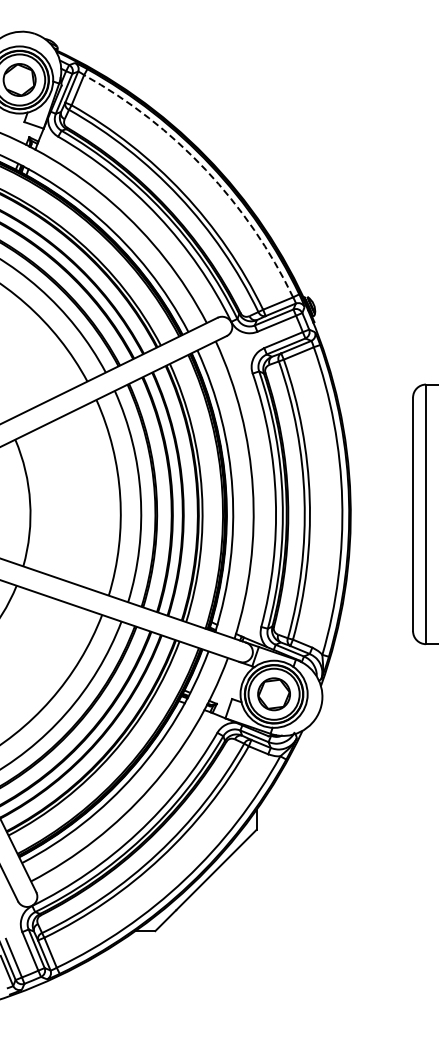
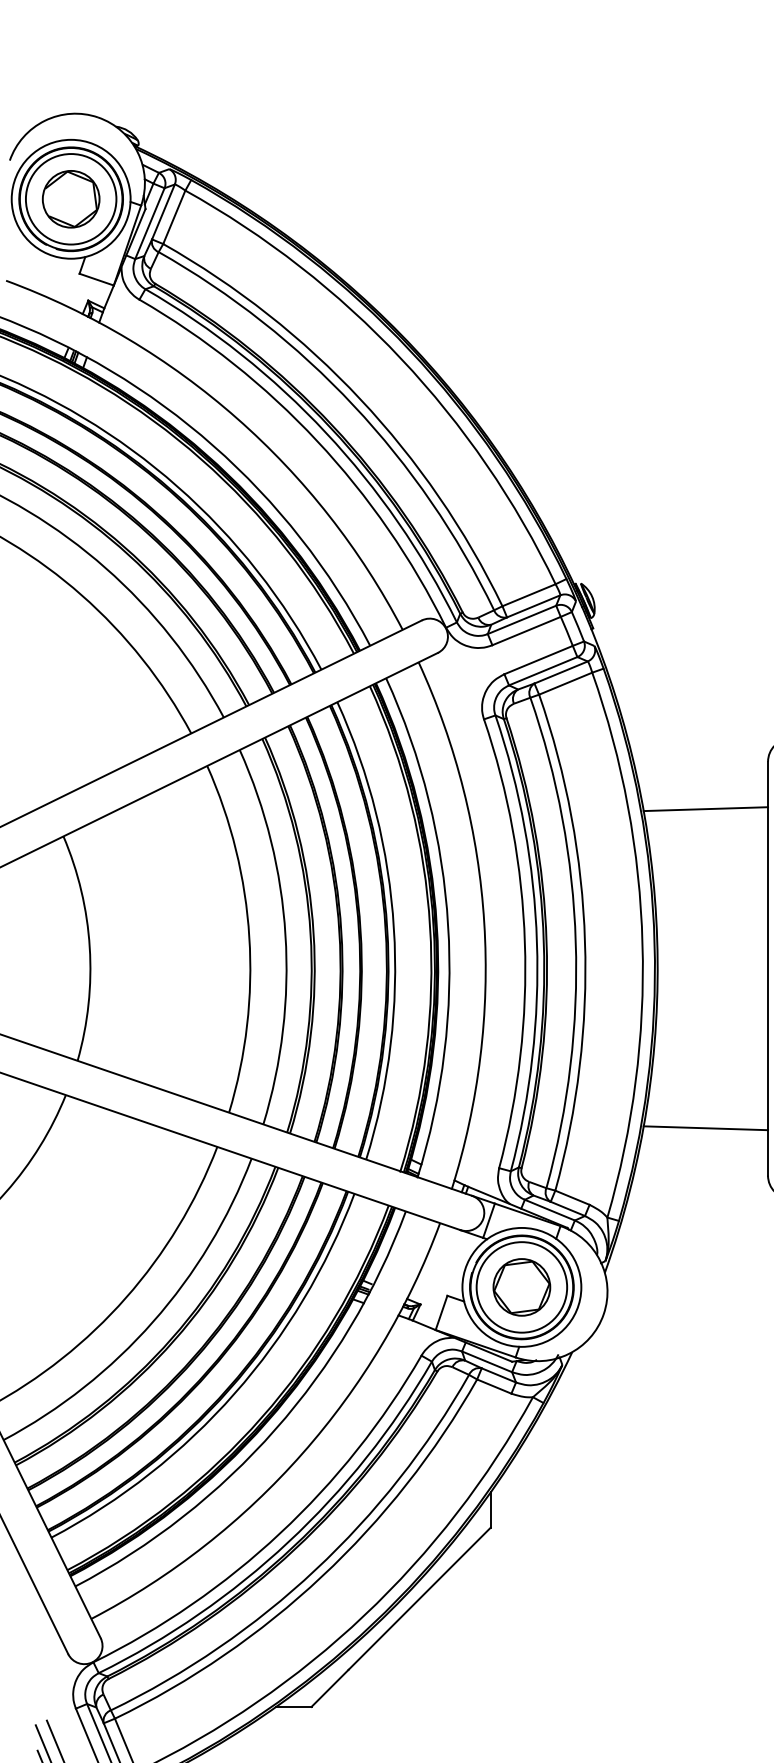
arc: (205, 169) -> (400, 357), dashed -> solid
line: (377, 424) -> (705, 809), added
line: (377, 604) -> (705, 1128), added

